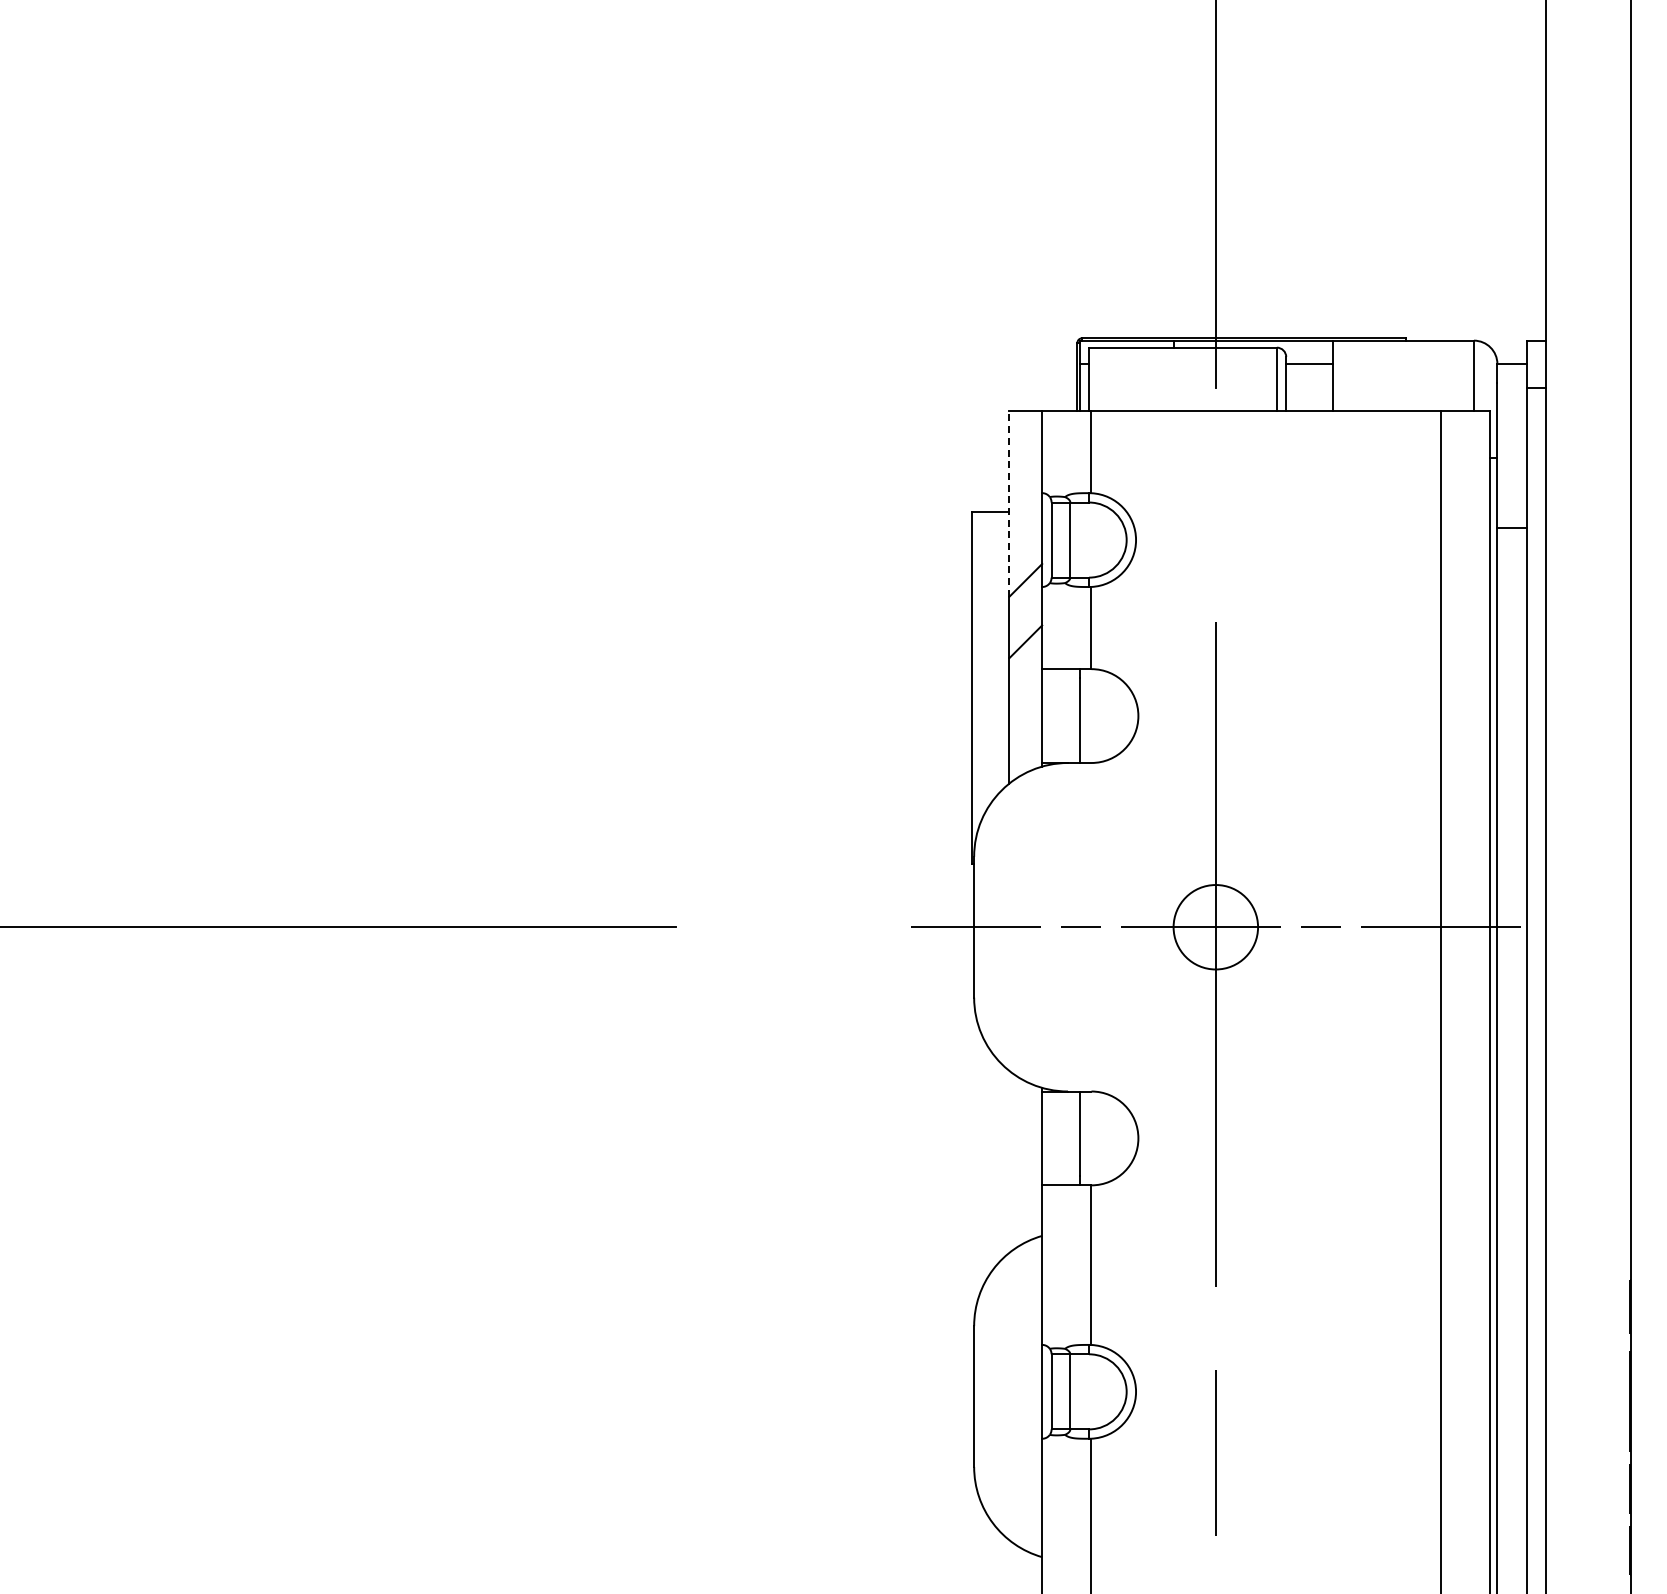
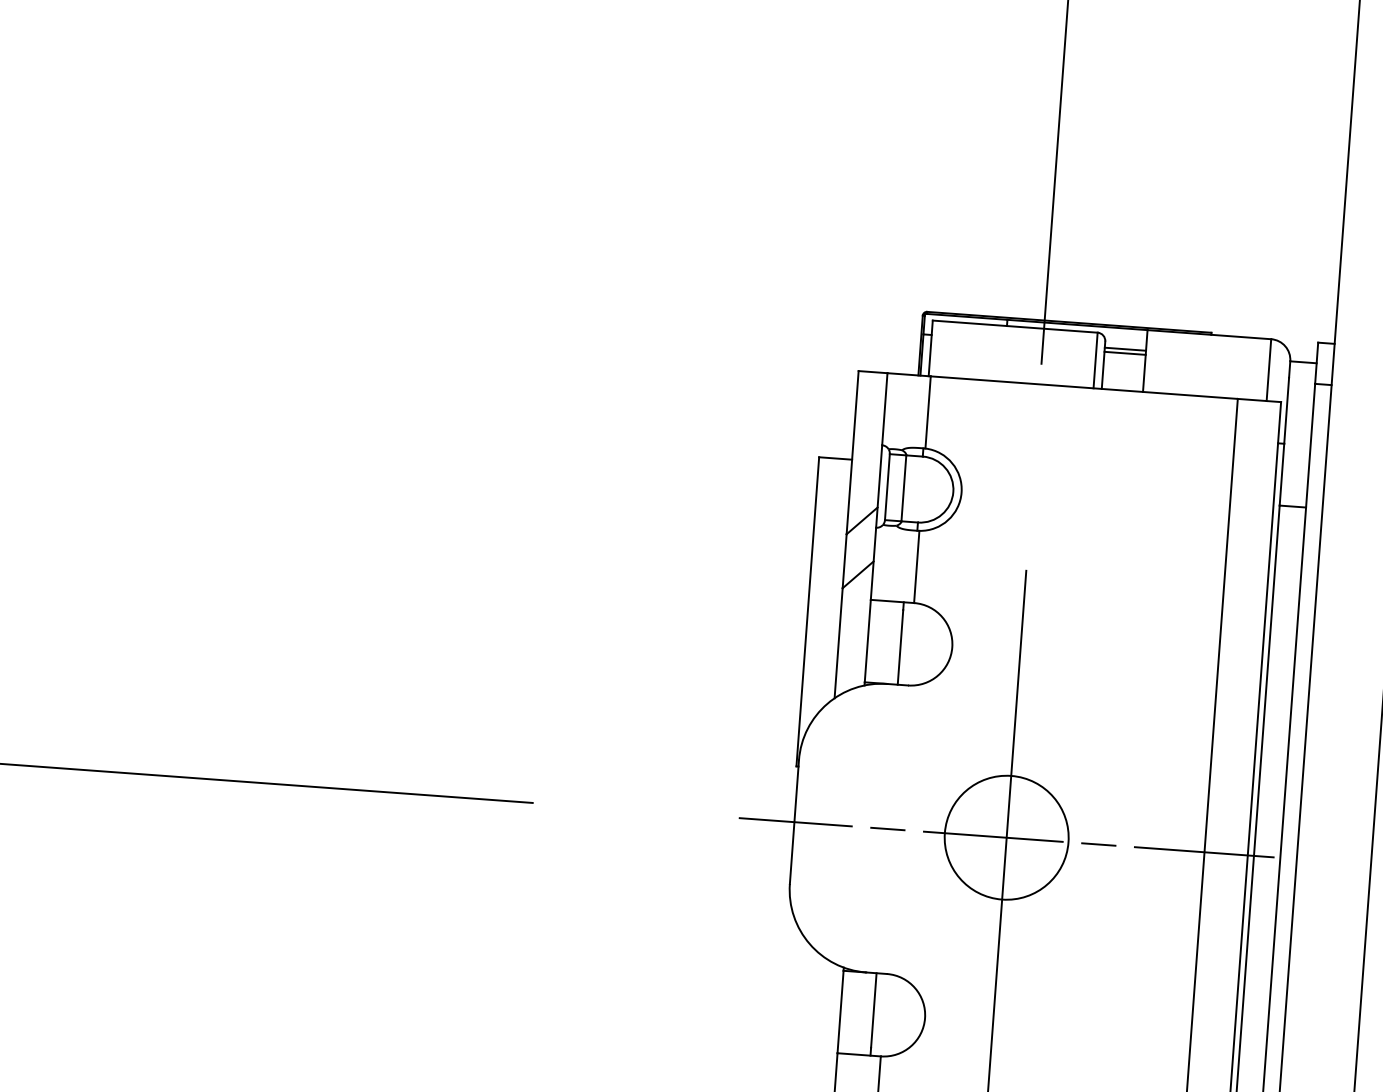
line: (1309, 368) -> (1124, 353), added
line: (1009, 503) -> (852, 452), dashed -> solid
circle: (1215, 926) -> (1006, 837), size x1.67

